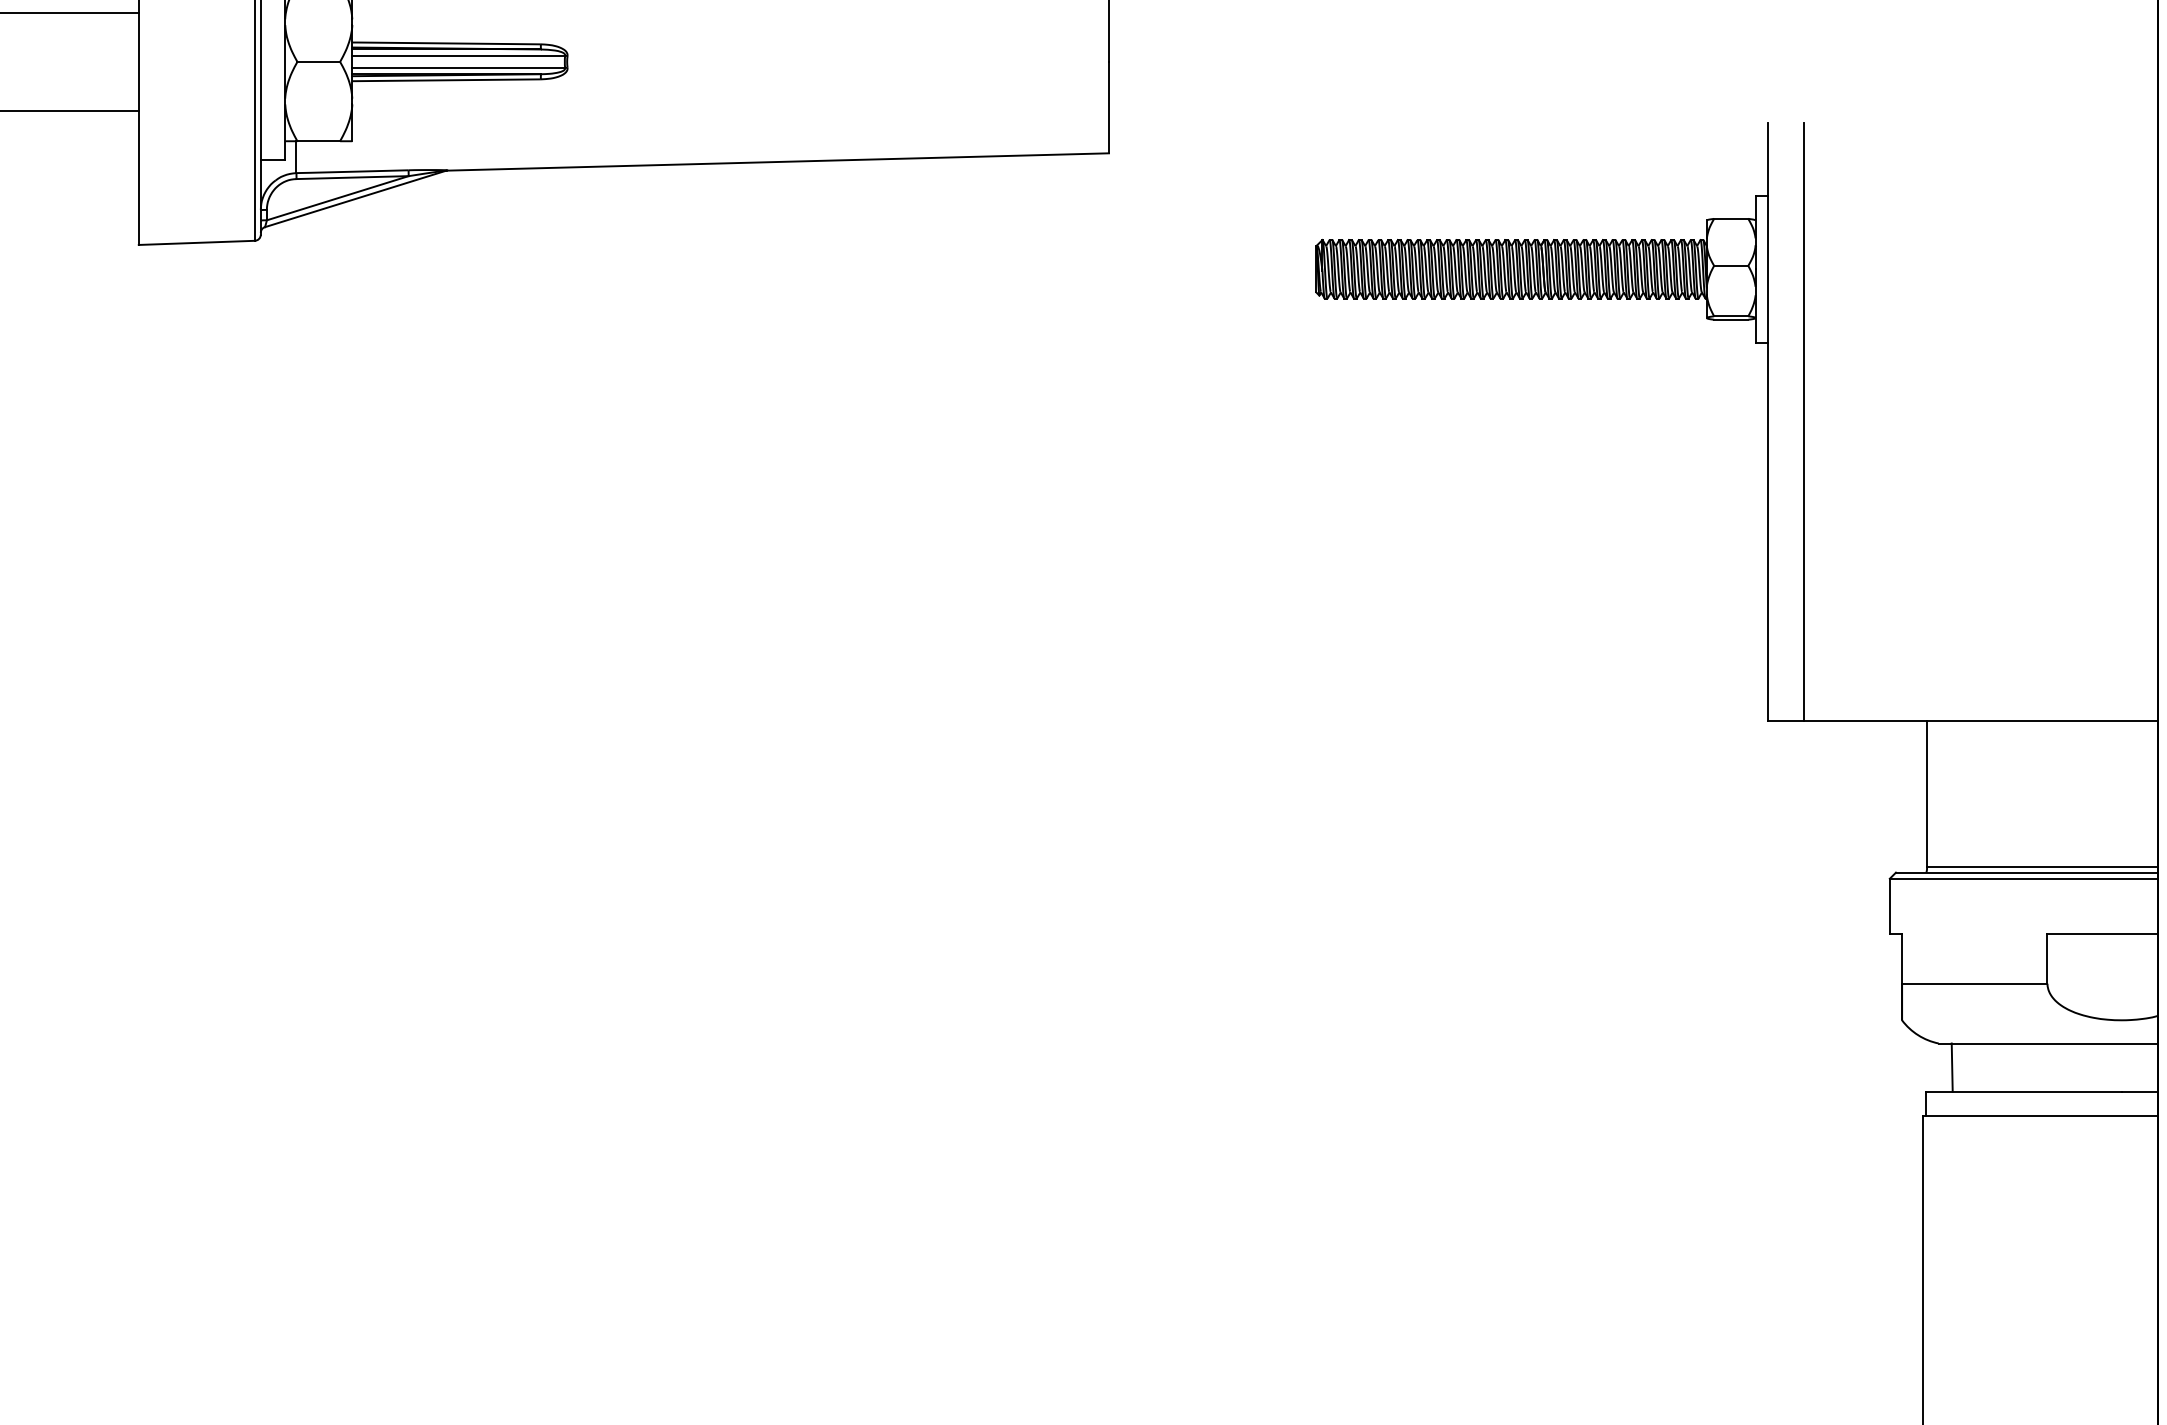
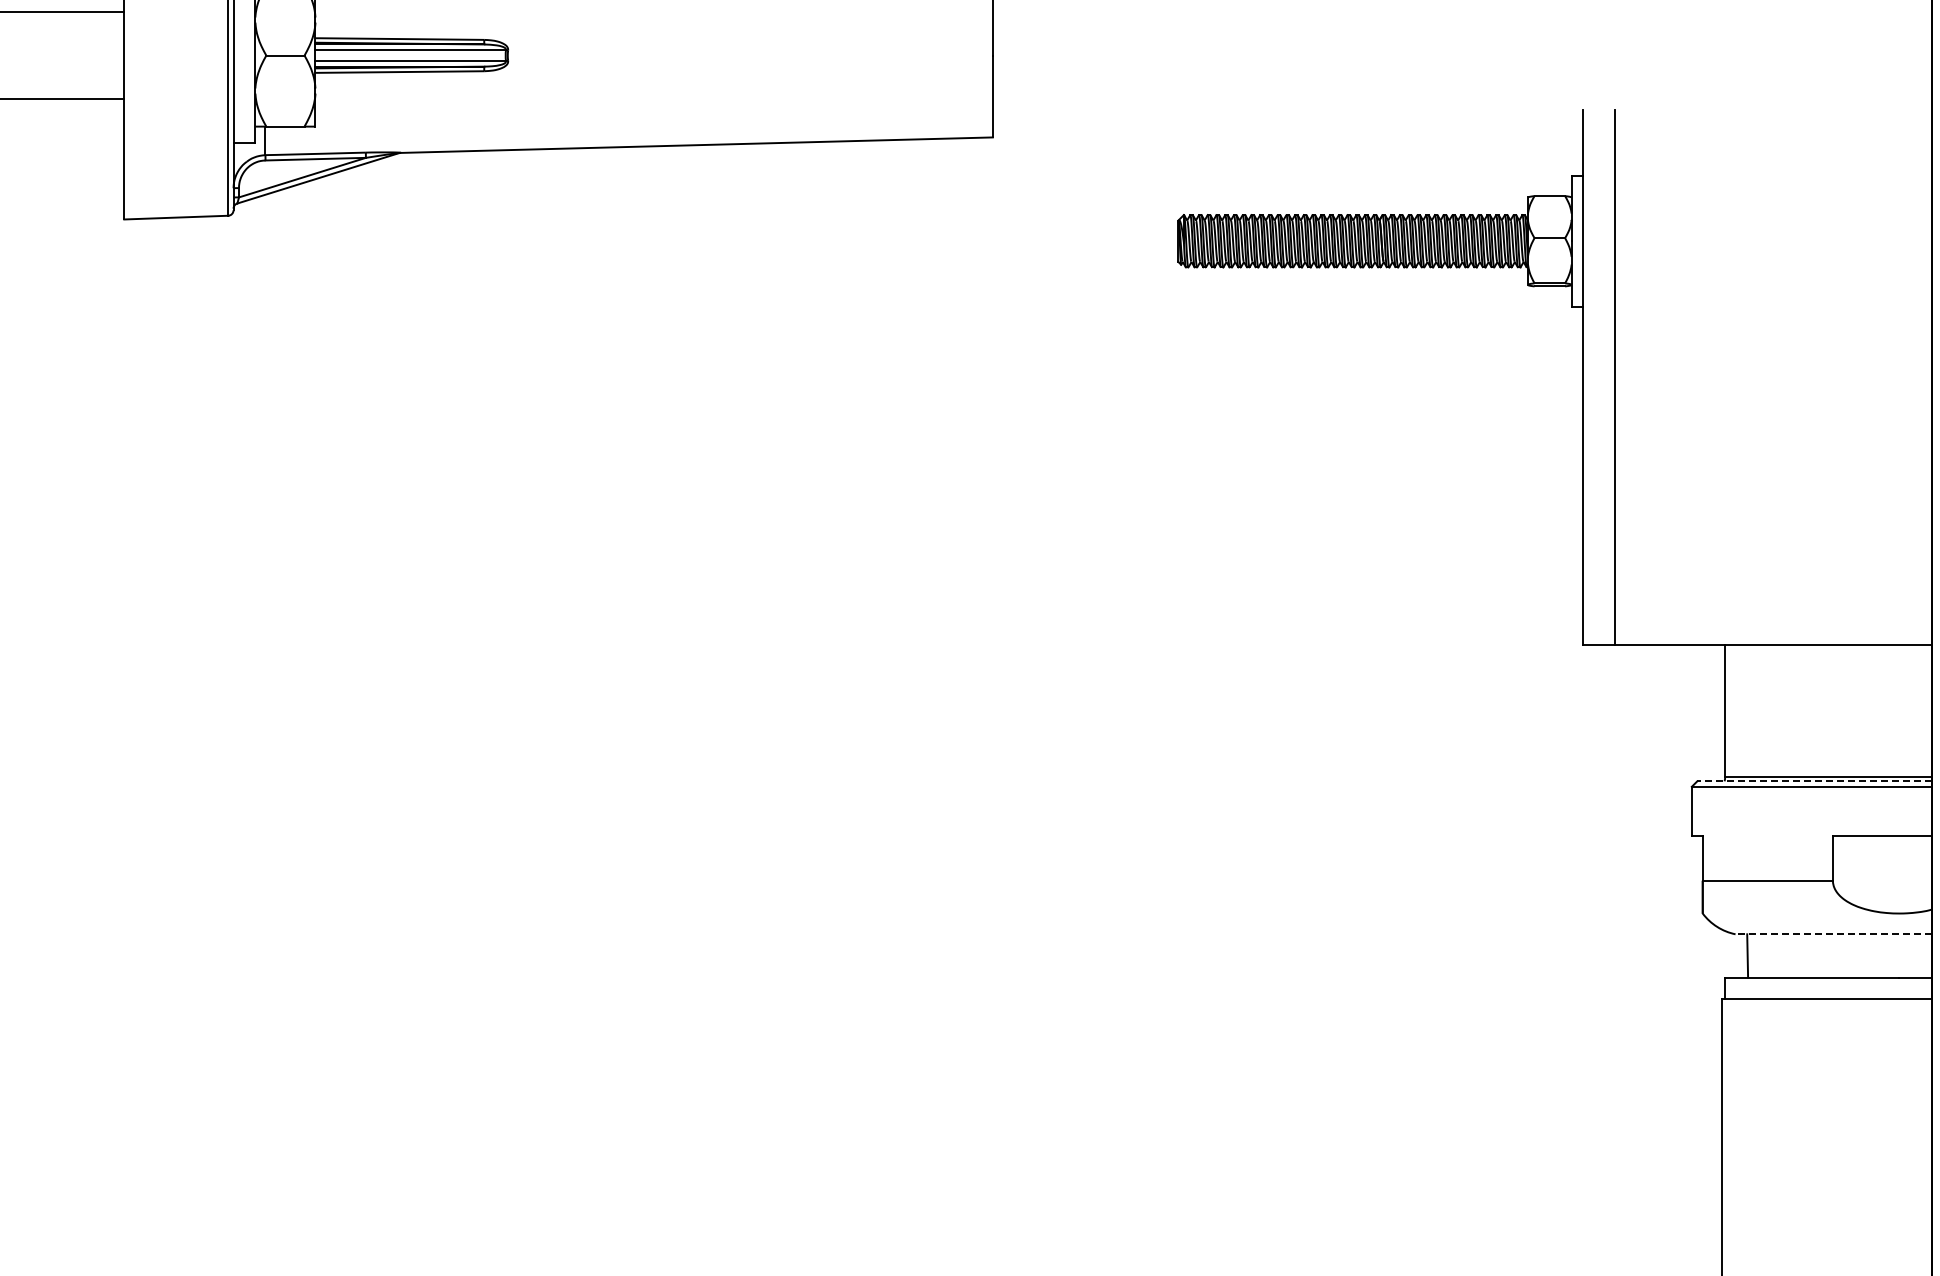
line: (2026, 872) -> (1814, 781), solid -> dashed
line: (2048, 1043) -> (1833, 934), solid -> dashed

